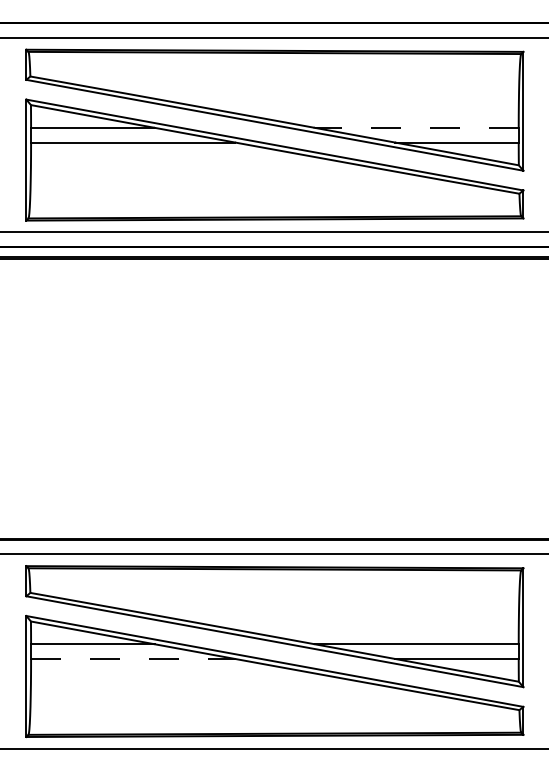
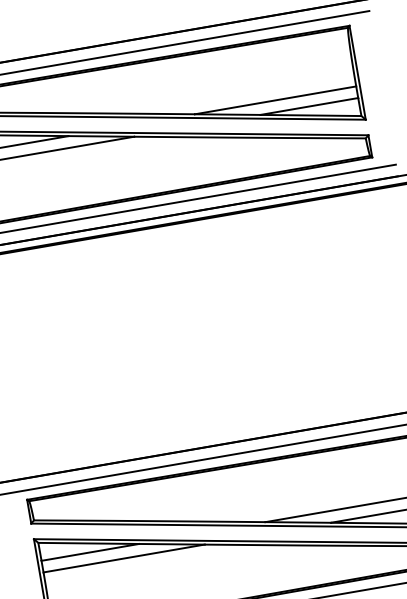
line: (416, 127) -> (275, 100), dashed -> solid
line: (133, 658) -> (124, 558), dashed -> solid

